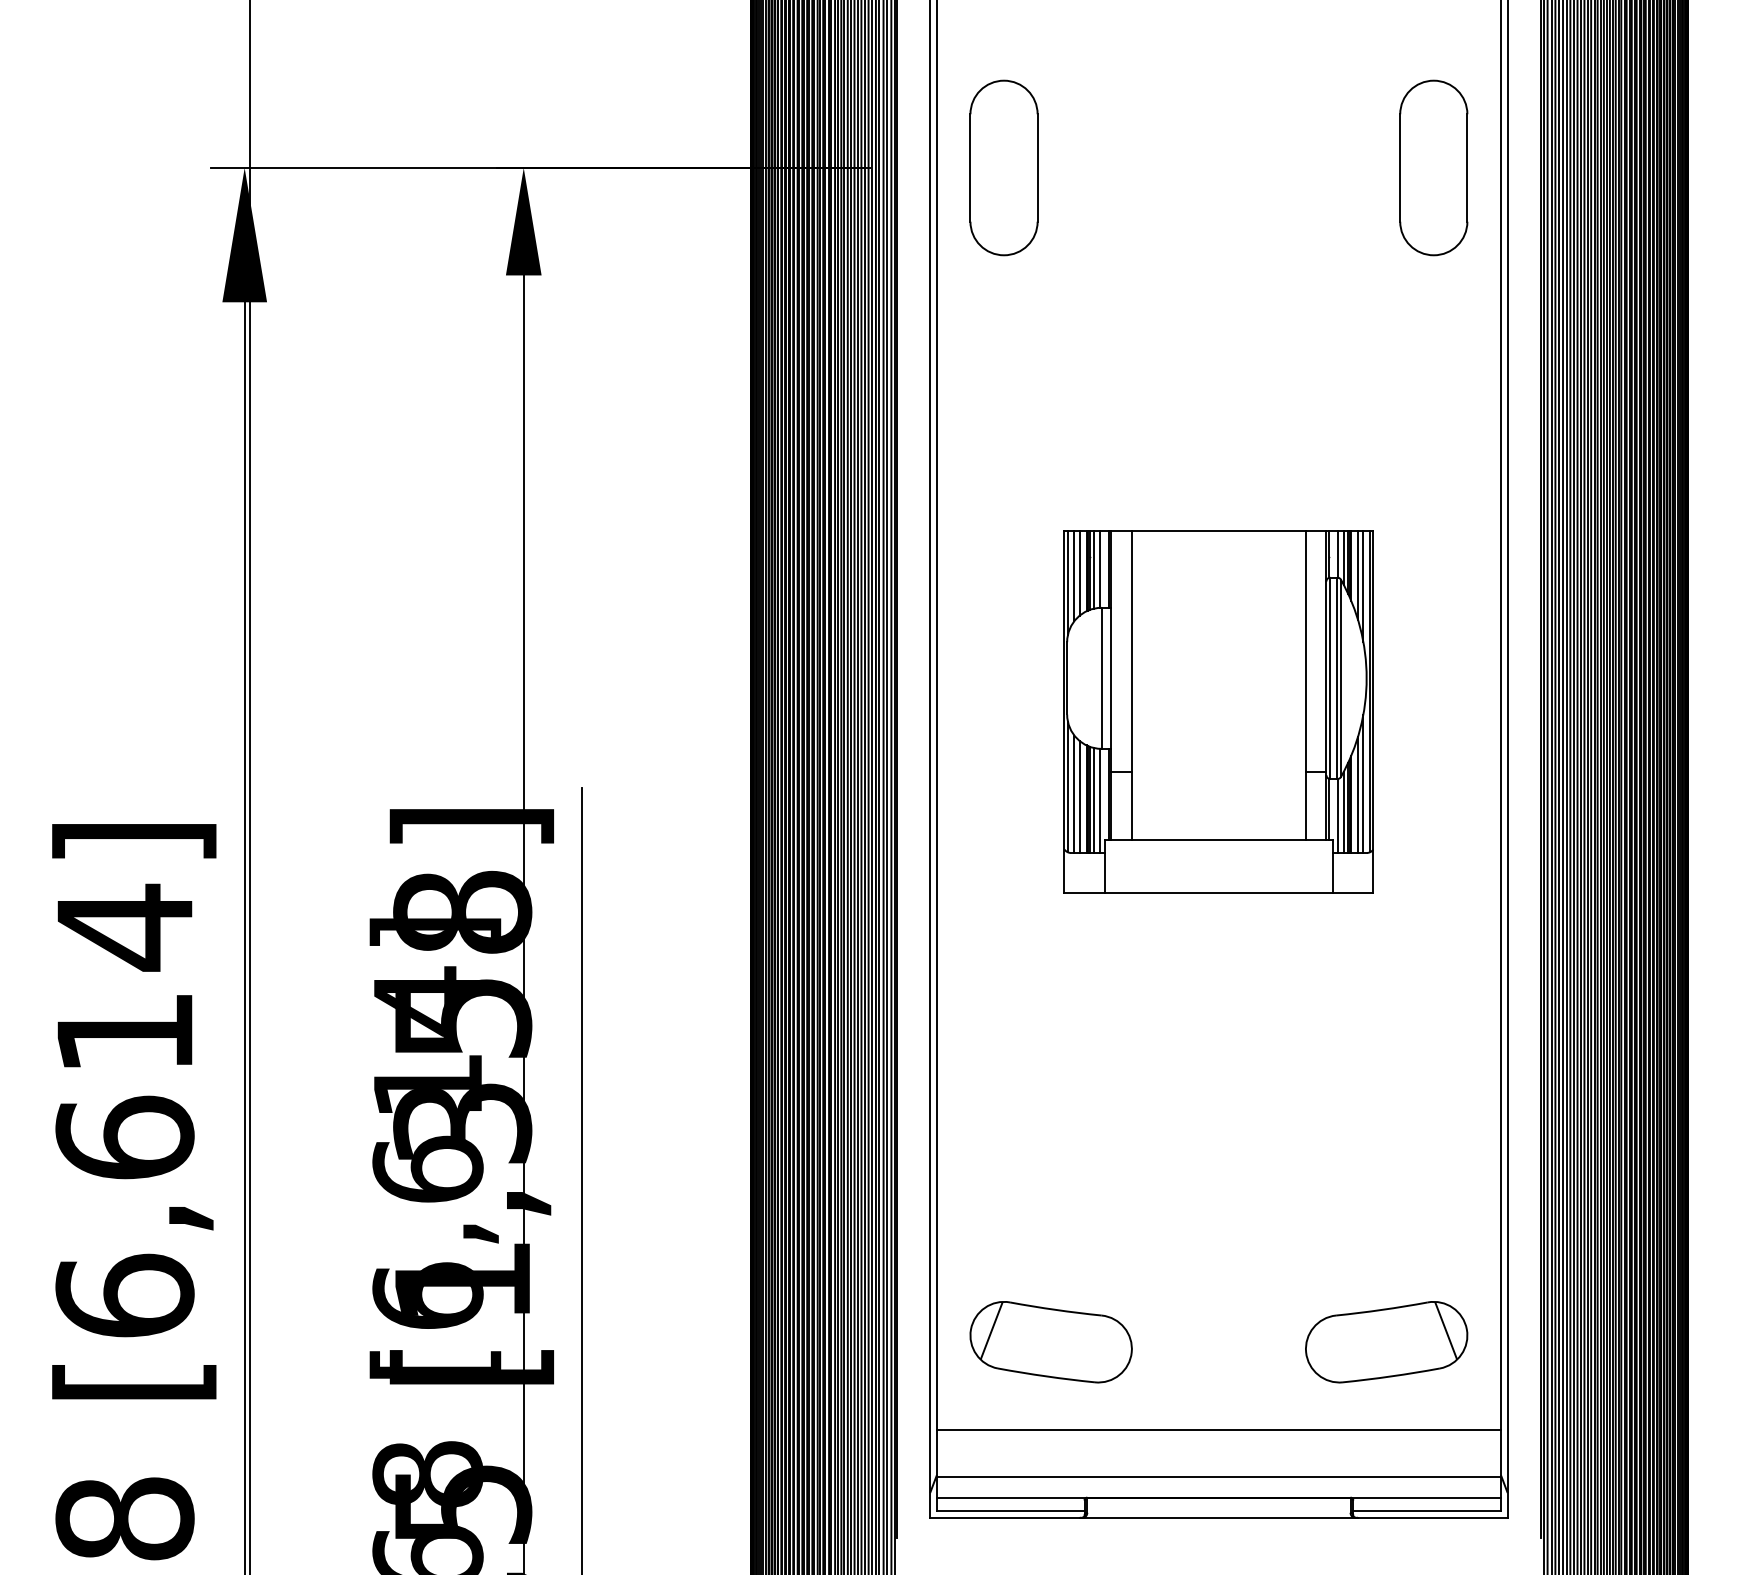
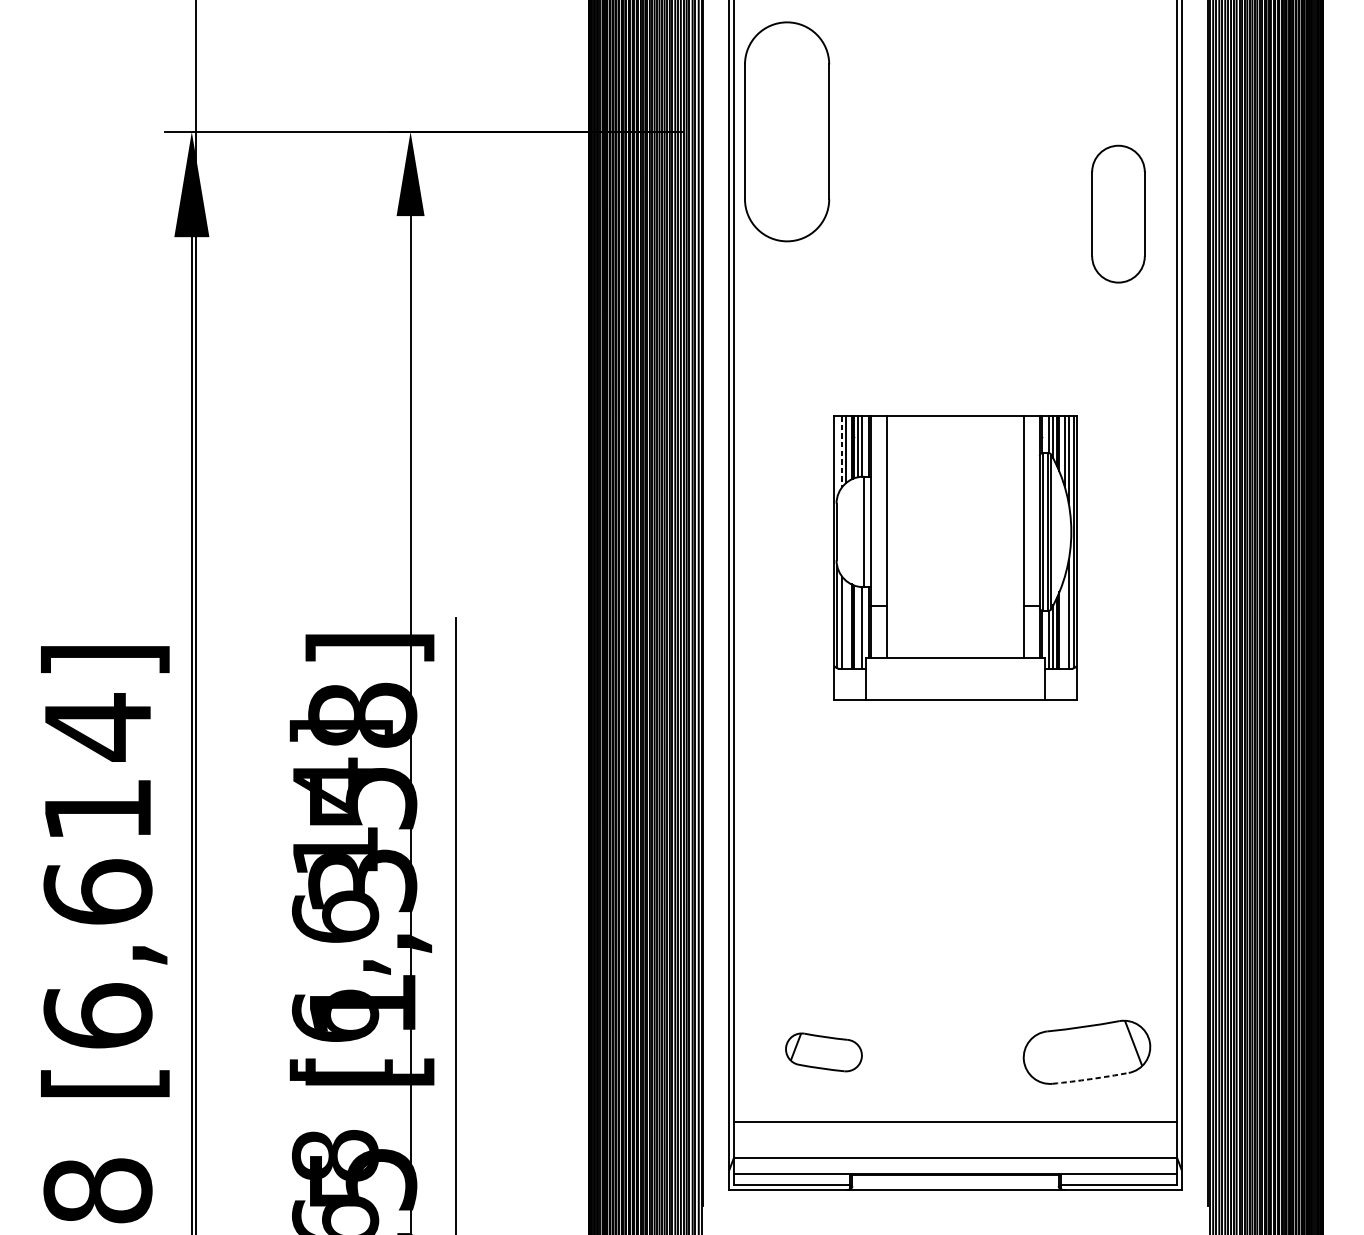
part: (1003, 167) -> (786, 131), size x1.6
part: (1433, 167) -> (1118, 213), moved
line: (1074, 576) -> (842, 452), solid -> dashed
line: (1067, 582) -> (836, 456), removed
line: (1358, 794) -> (1064, 622), removed
line: (1079, 796) -> (846, 624), removed
line: (1094, 800) -> (857, 627), removed
part: (1050, 1342) -> (823, 1052), size x0.6
arc: (1391, 1376) -> (1090, 1079), solid -> dashed

